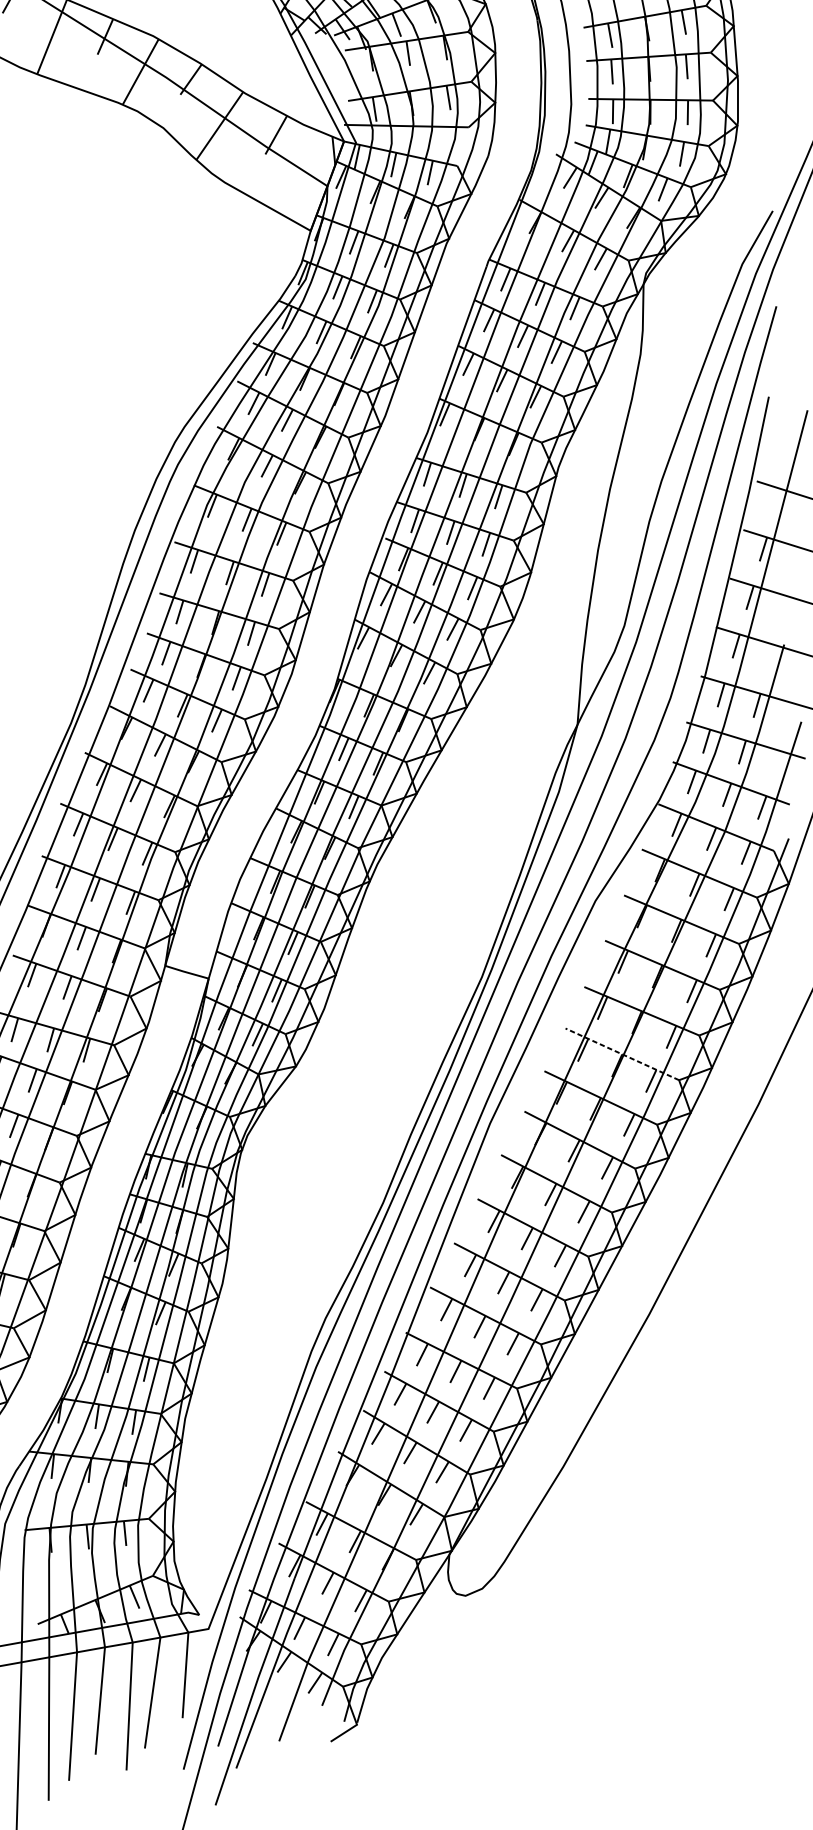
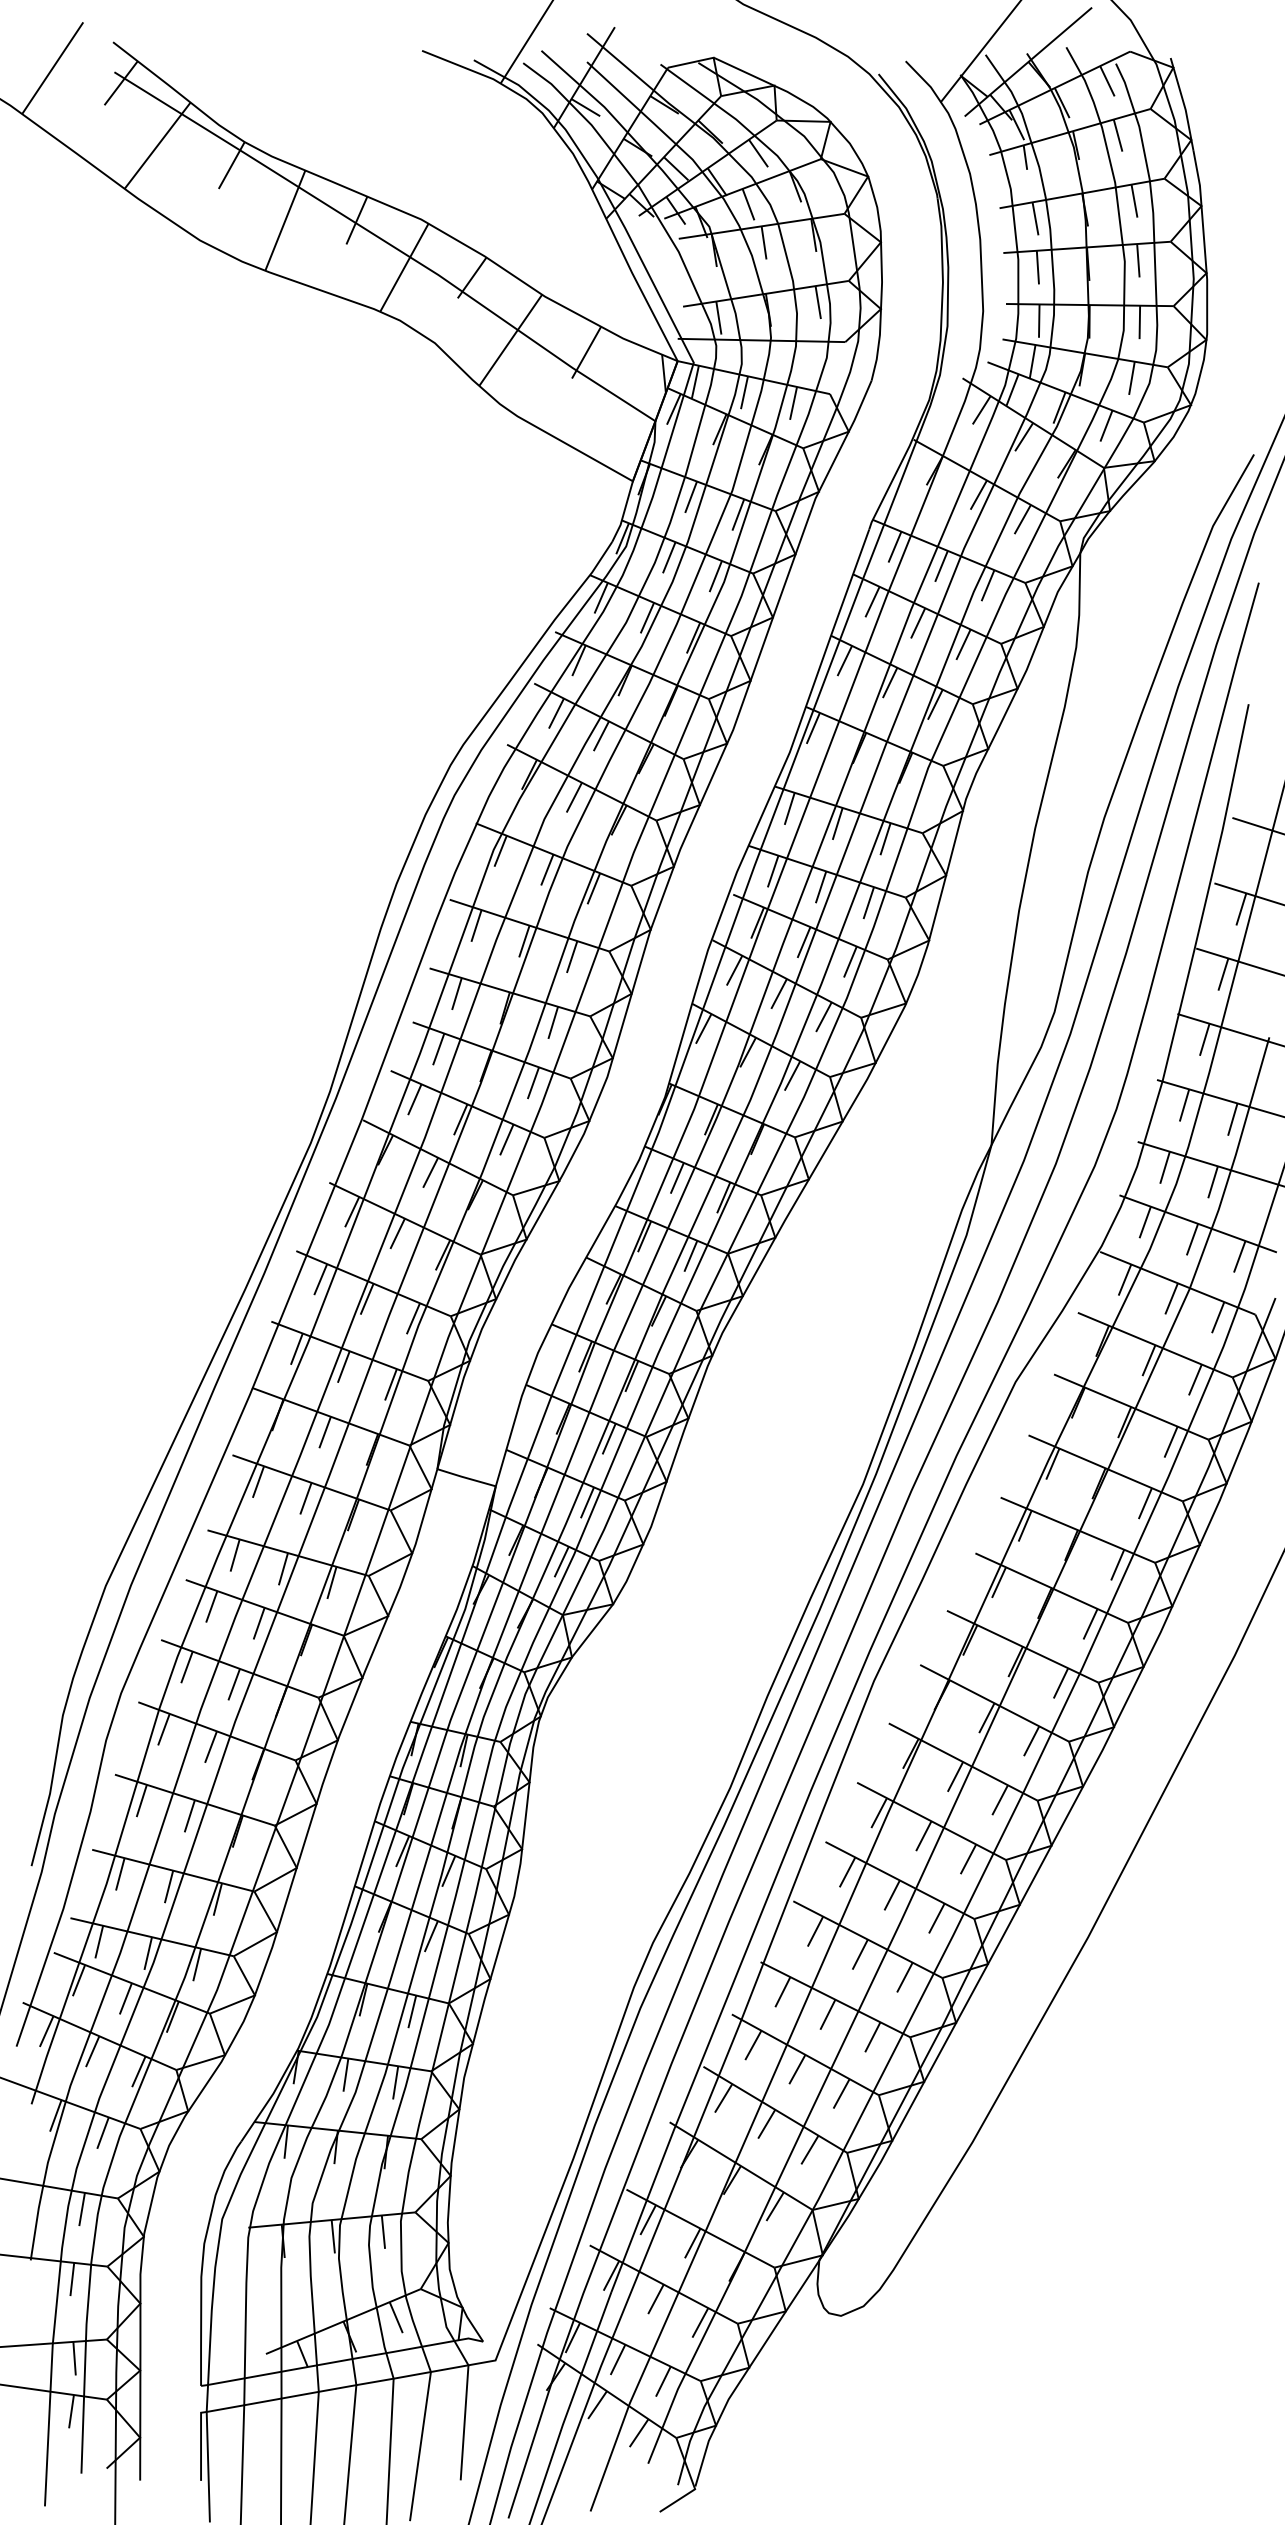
line: (622, 1054) -> (1051, 1588), dashed -> solid

